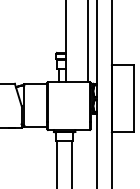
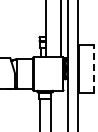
line: (133, 98) -> (93, 68), solid -> dashed

